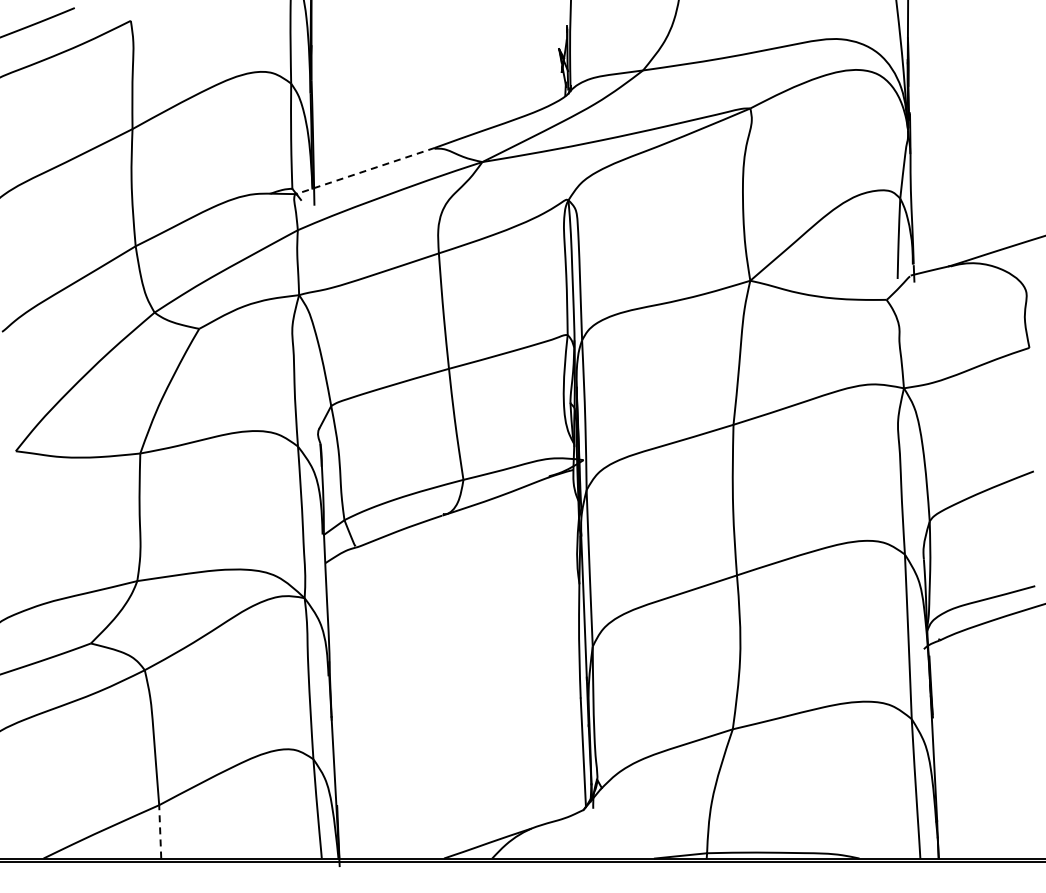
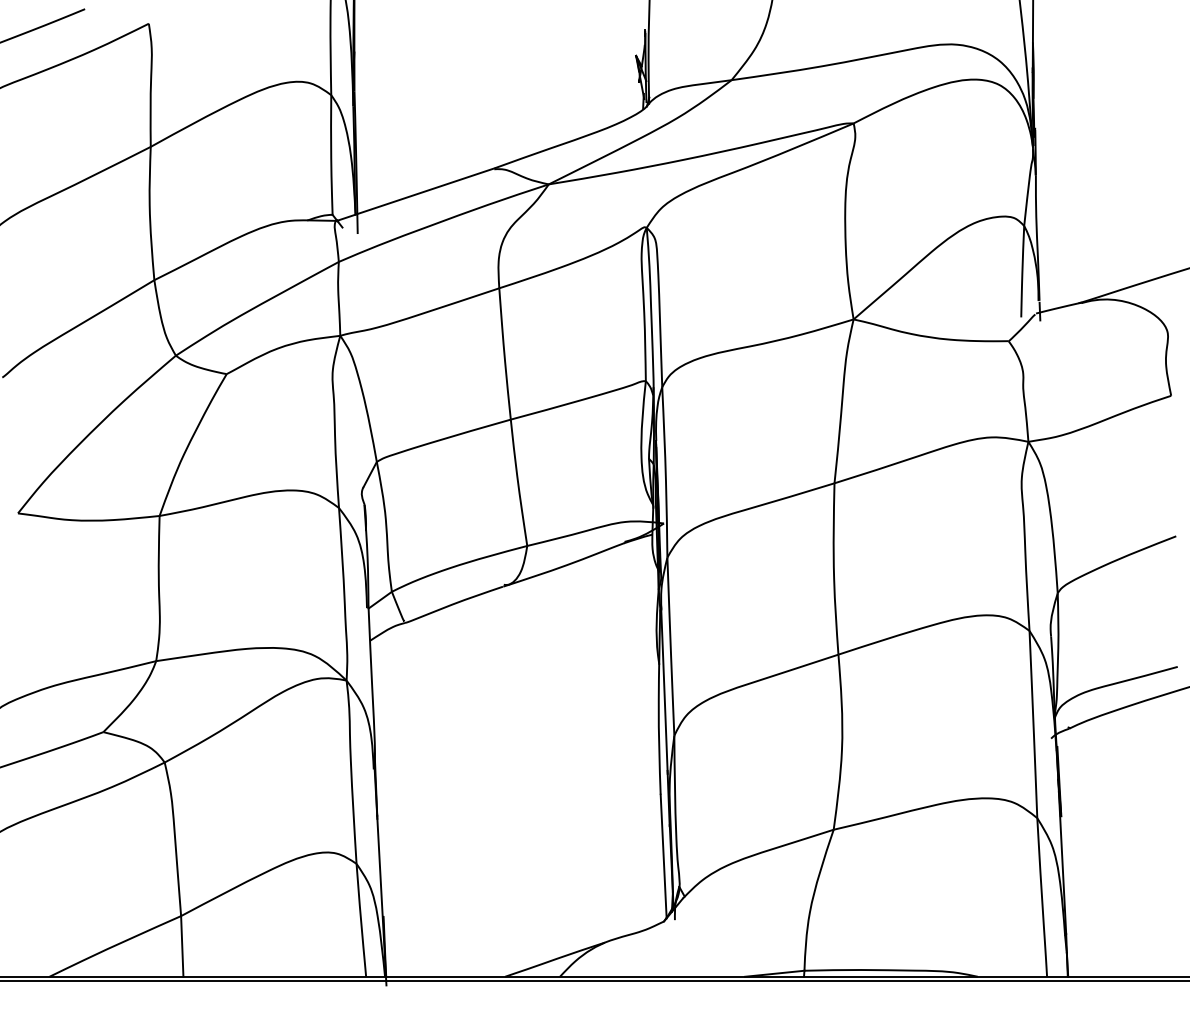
line: (365, 171) -> (415, 195), dashed -> solid
line: (160, 831) -> (182, 946), dashed -> solid

